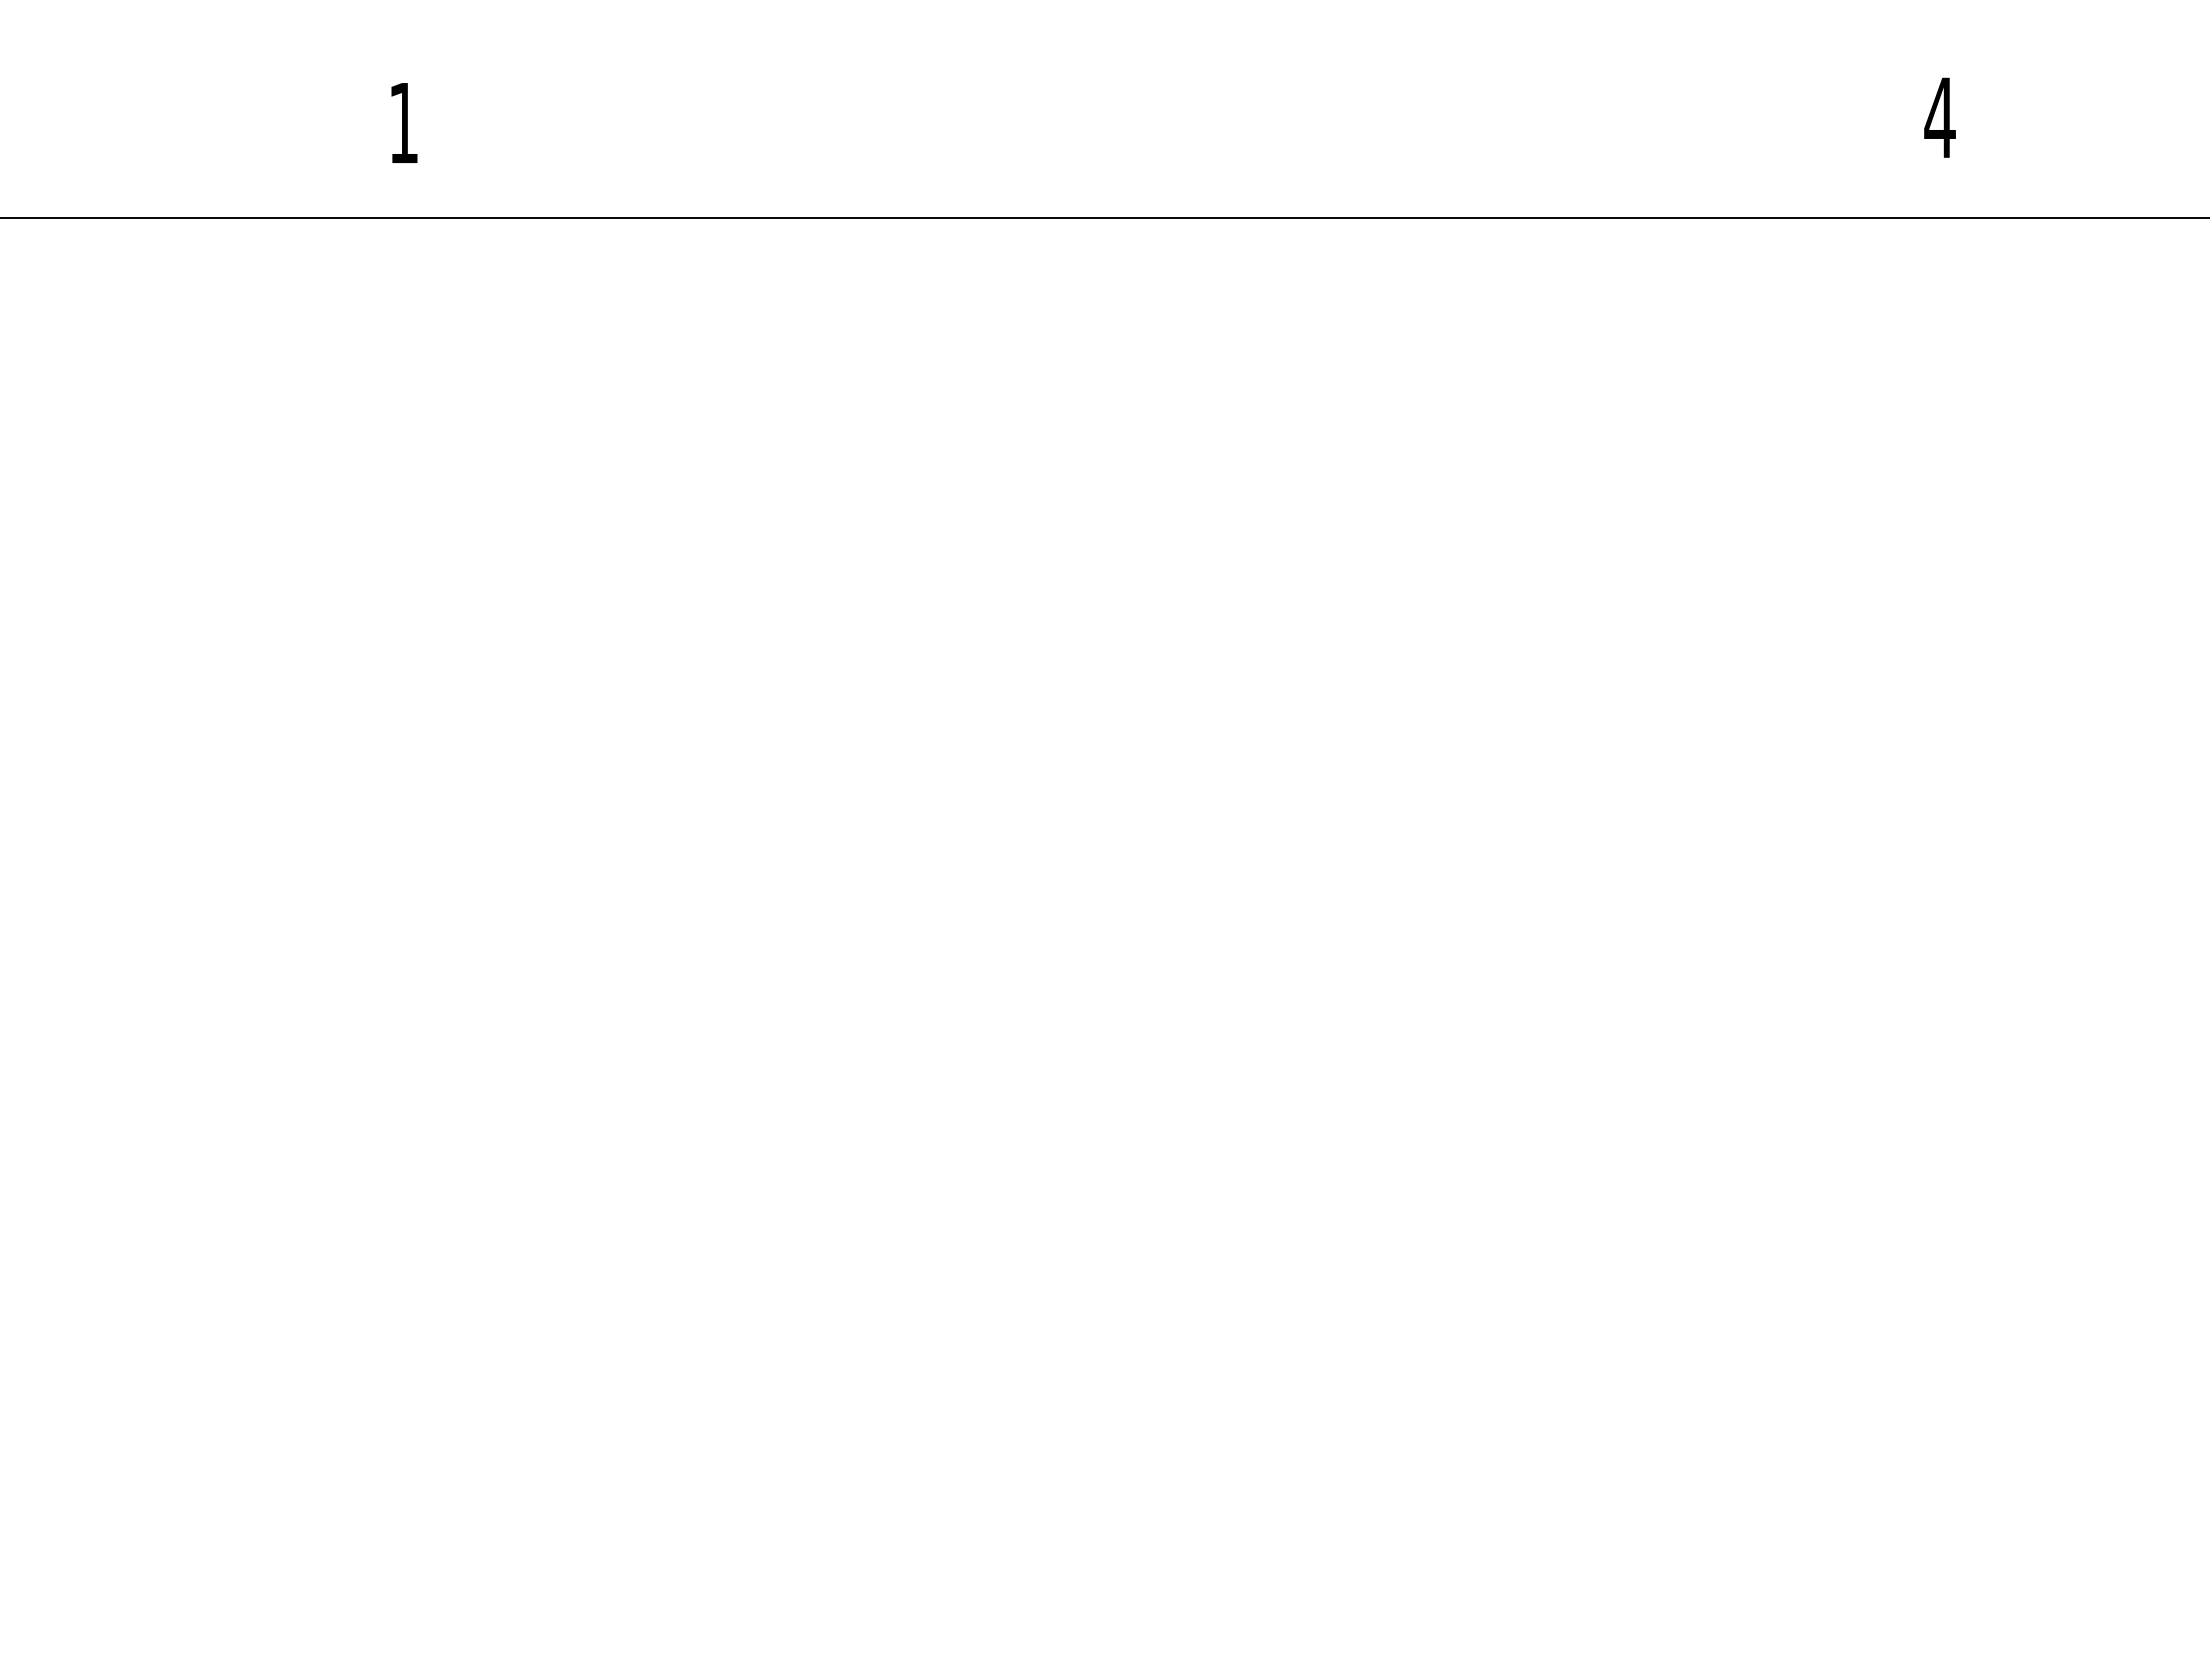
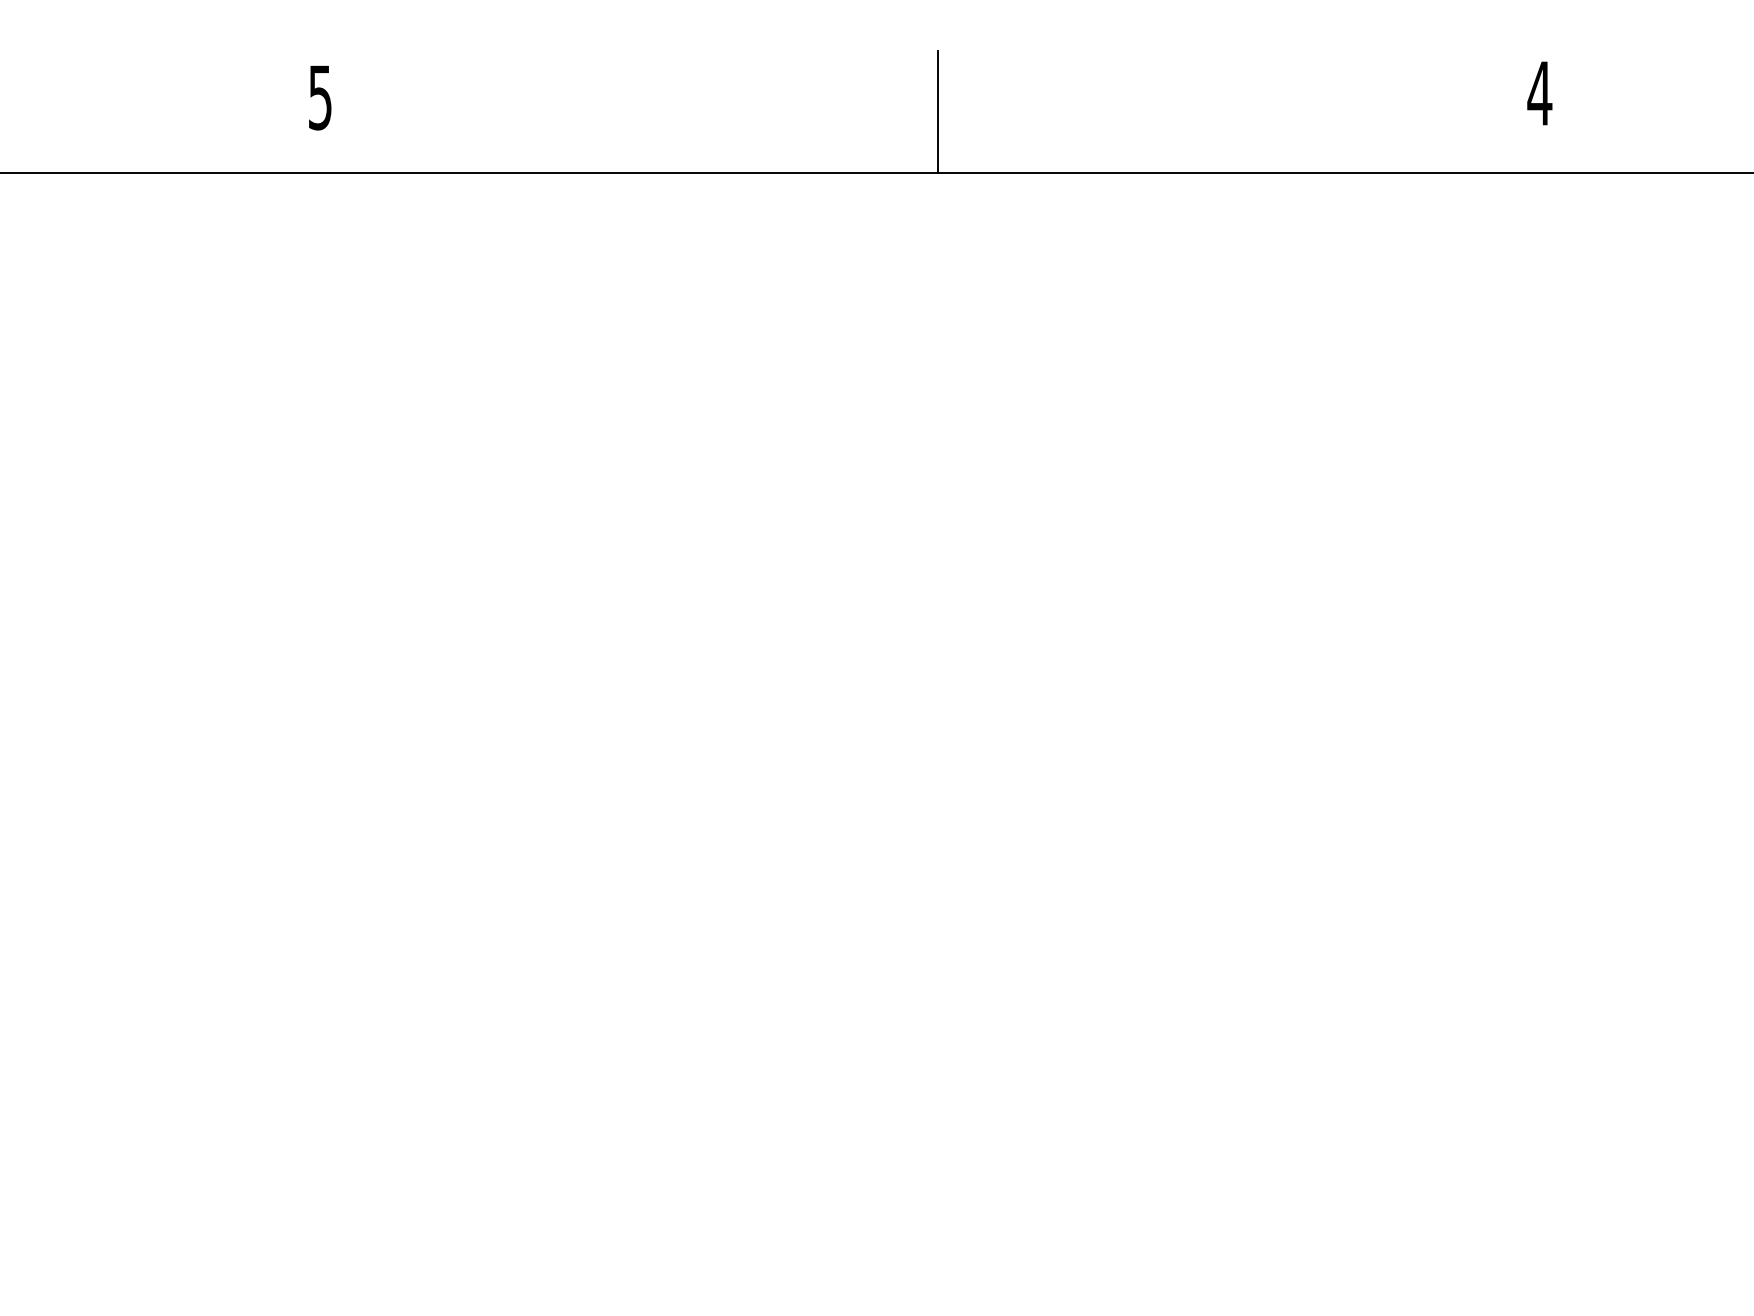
text: (403, 123) -> (320, 97), 1 -> 5
line: (1181, 141) -> (937, 112), added

